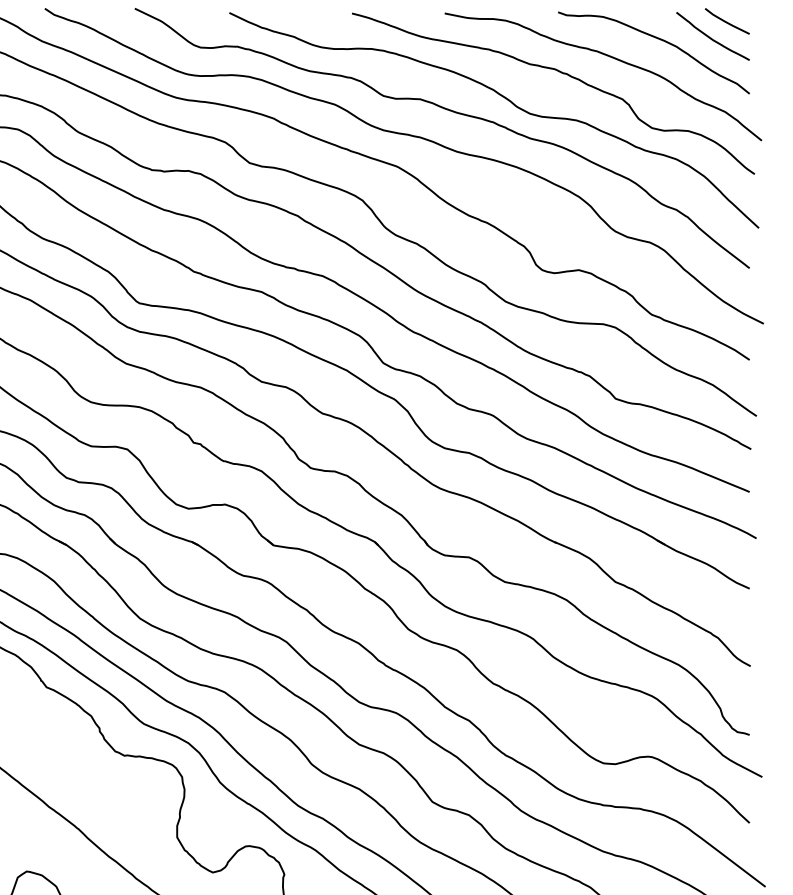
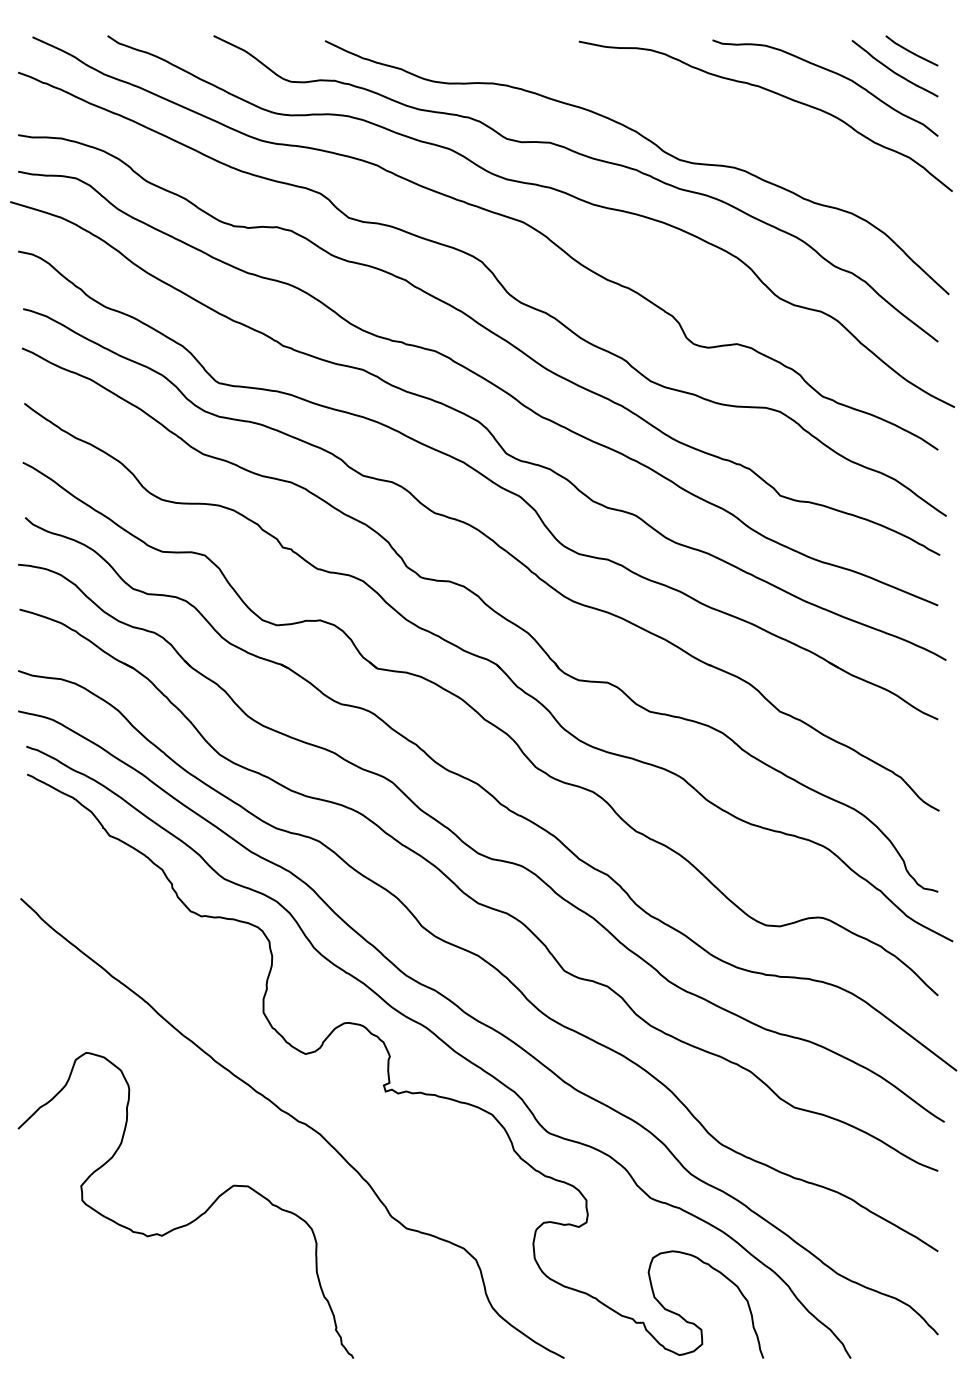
curve: (561, 73) -> (716, 112), removed

